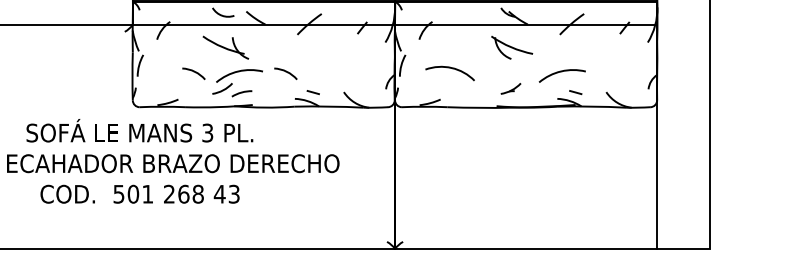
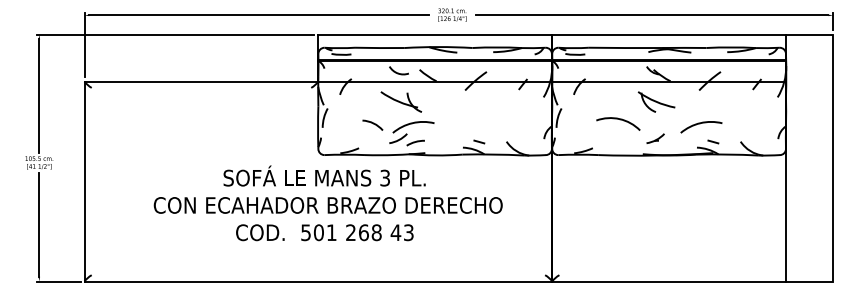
arc: (452, 69) -> (620, 120), moved
arc: (285, 71) -> (454, 123), removed

